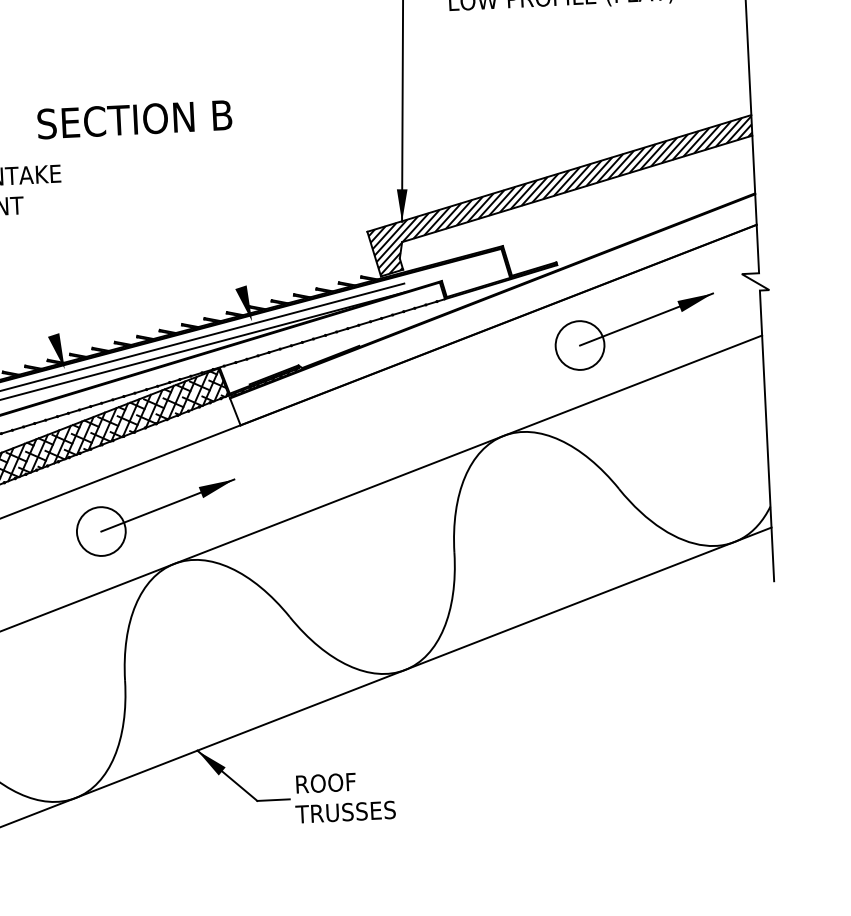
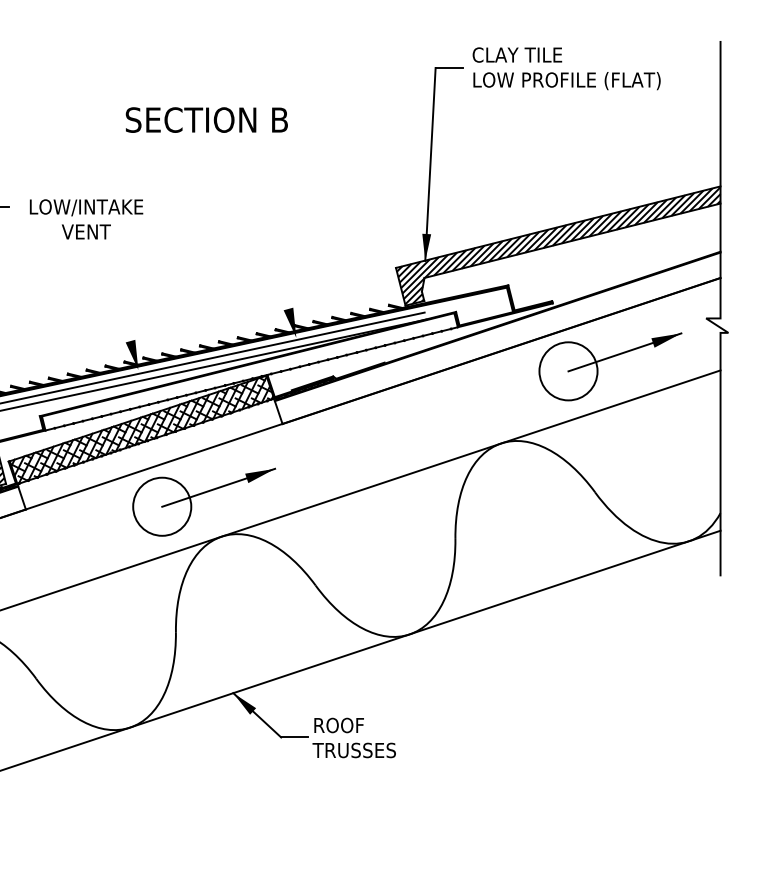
text: (134, 118) -> (206, 119), moved
circle: (580, 345) -> (568, 371), size x1.43
circle: (101, 531) -> (162, 506), size x1.43

